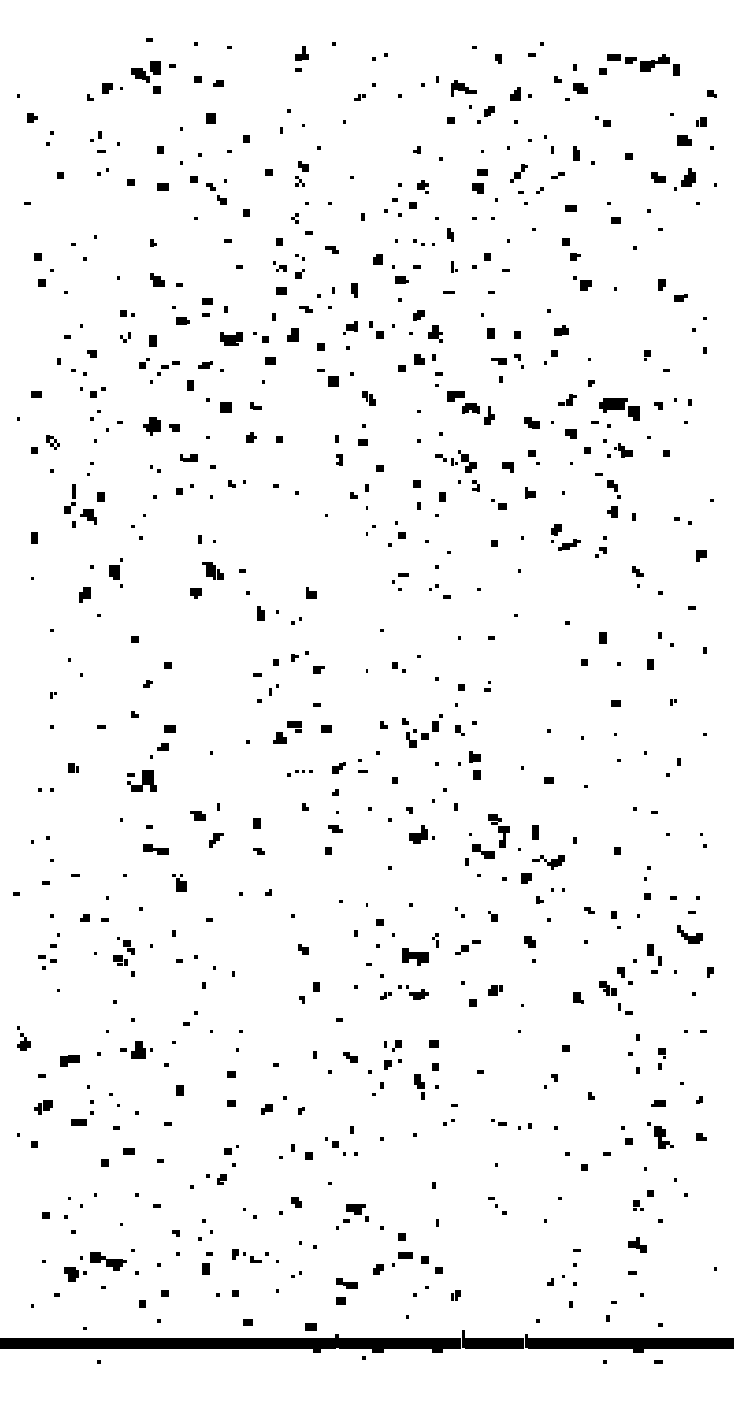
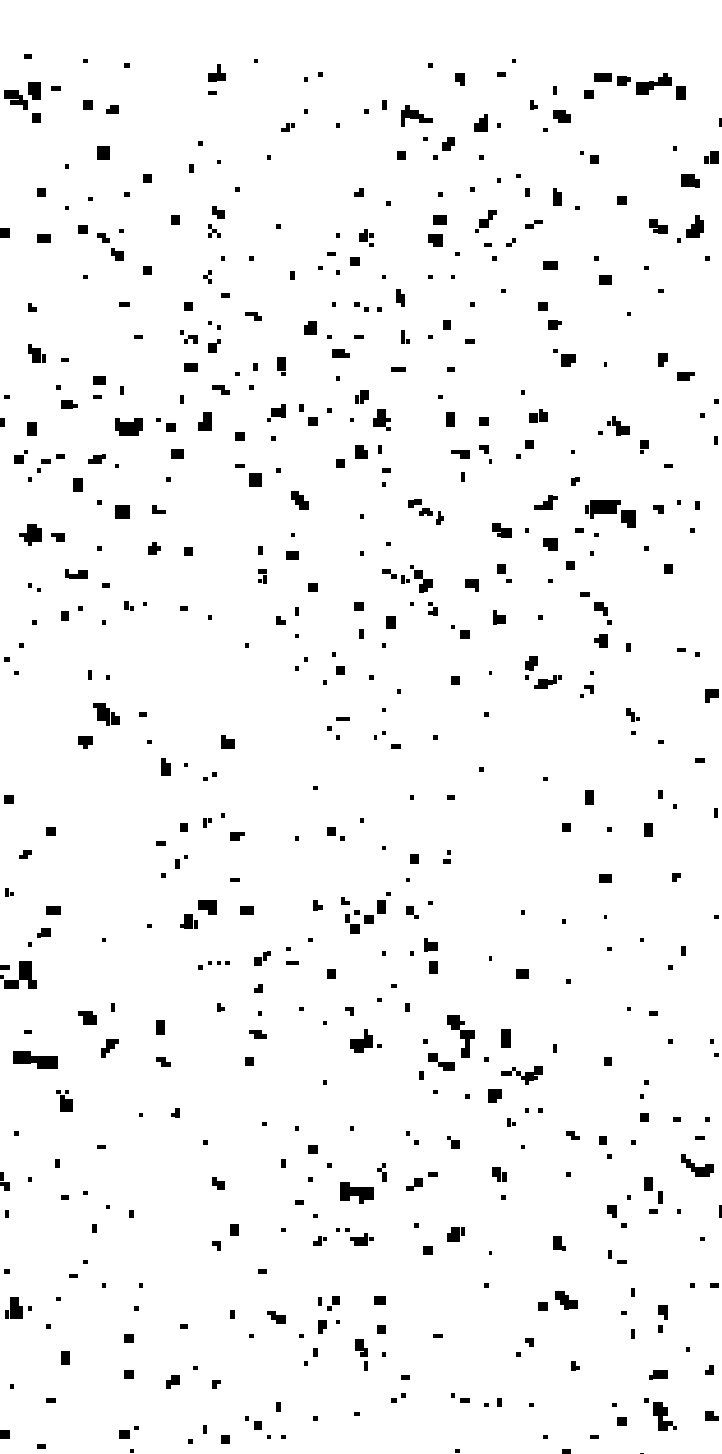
part: (470, 407) -> (425, 511), size x0.6
part: (619, 450) -> (613, 426), moved
part: (155, 849) -> (34, 1059), size x1.4
part: (607, 988) -> (565, 1300), moved

